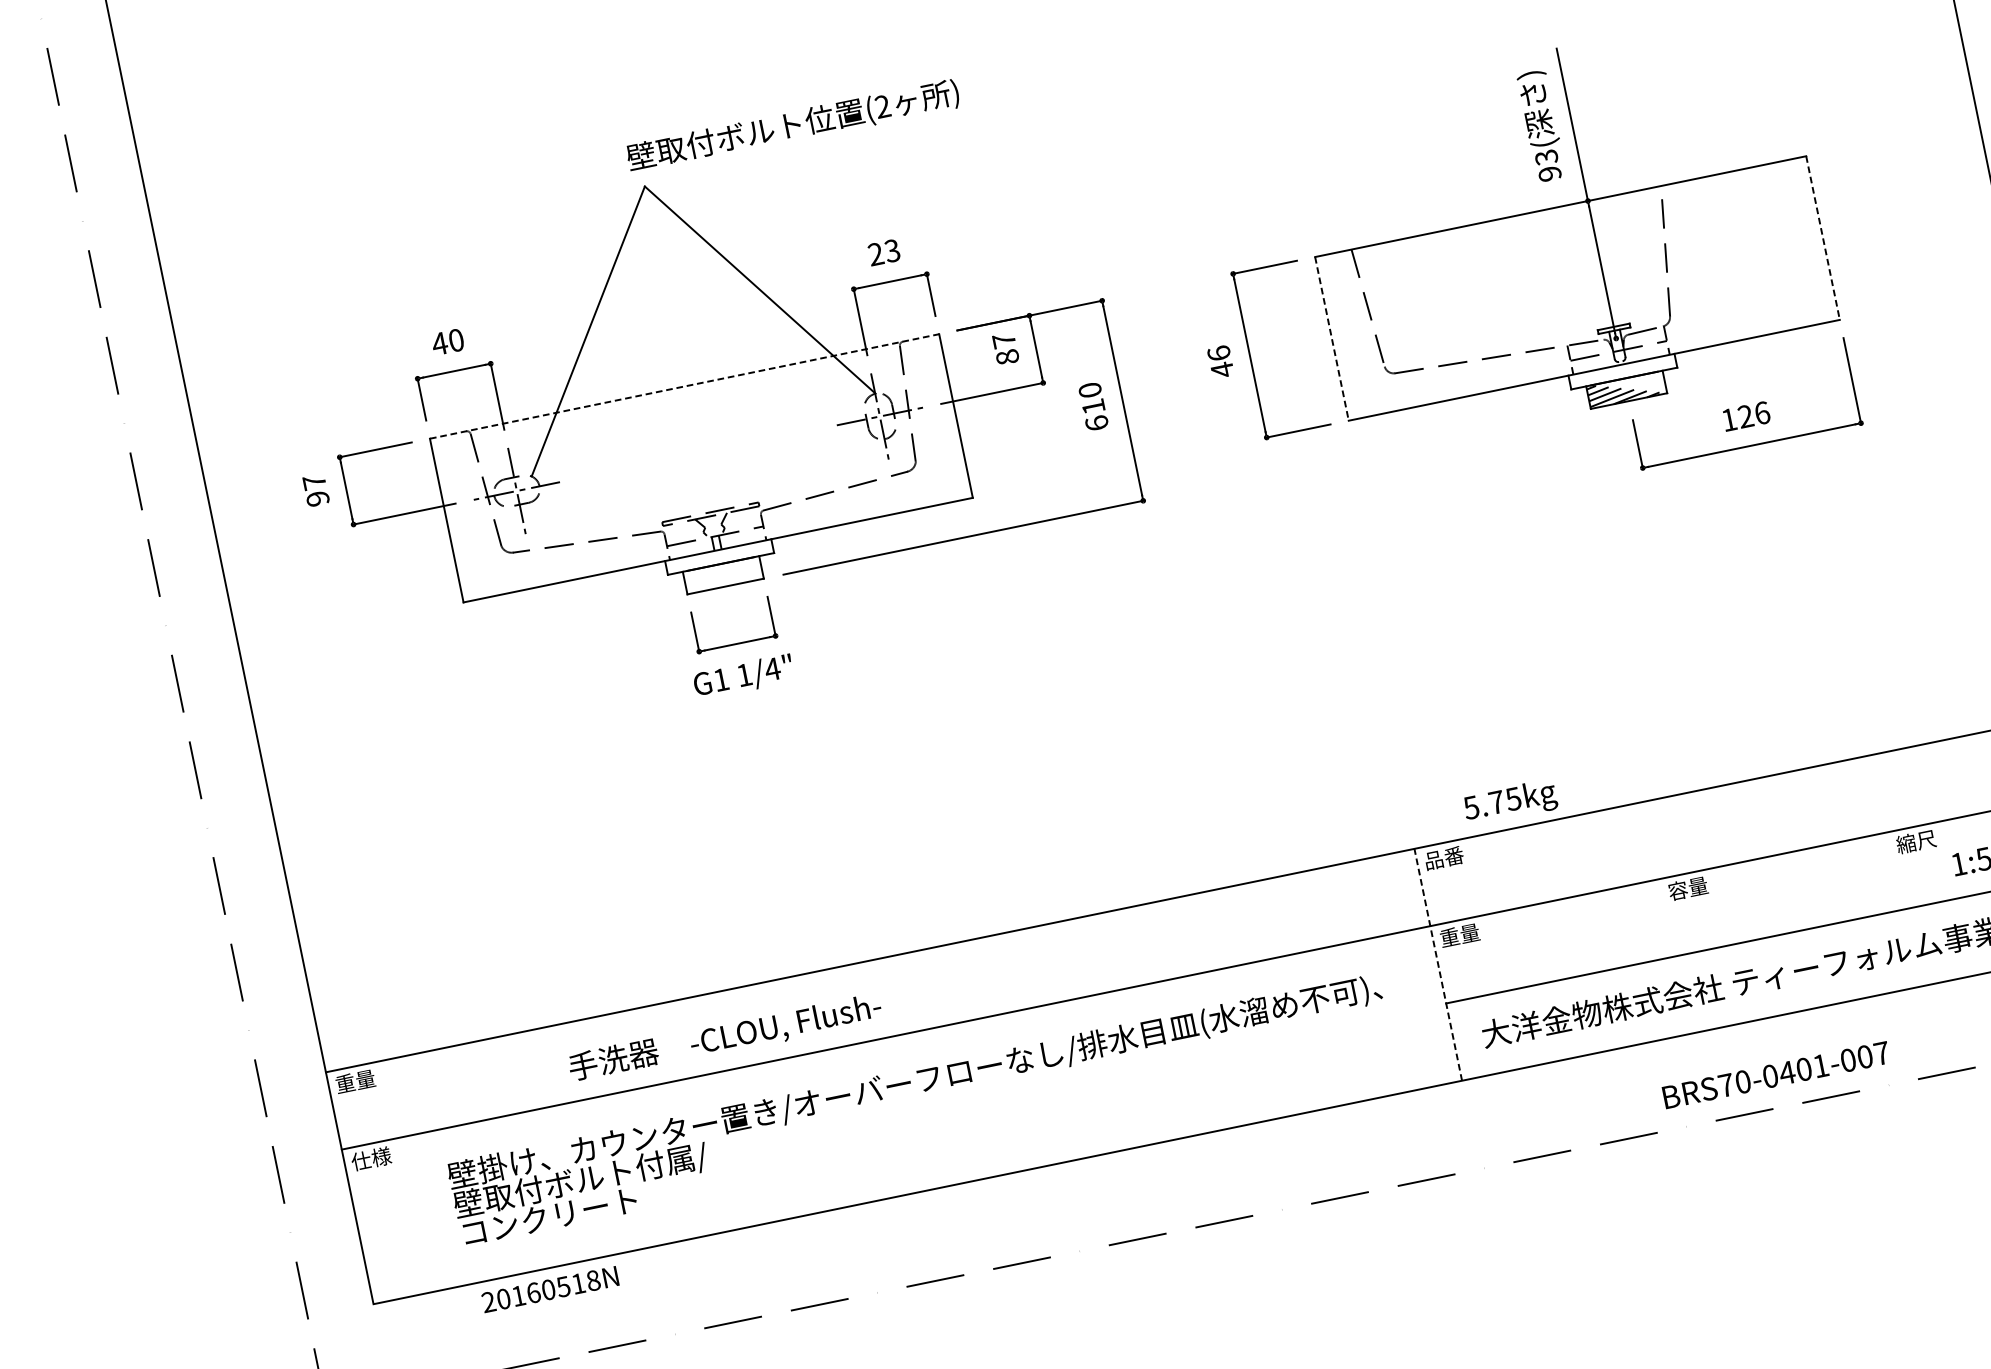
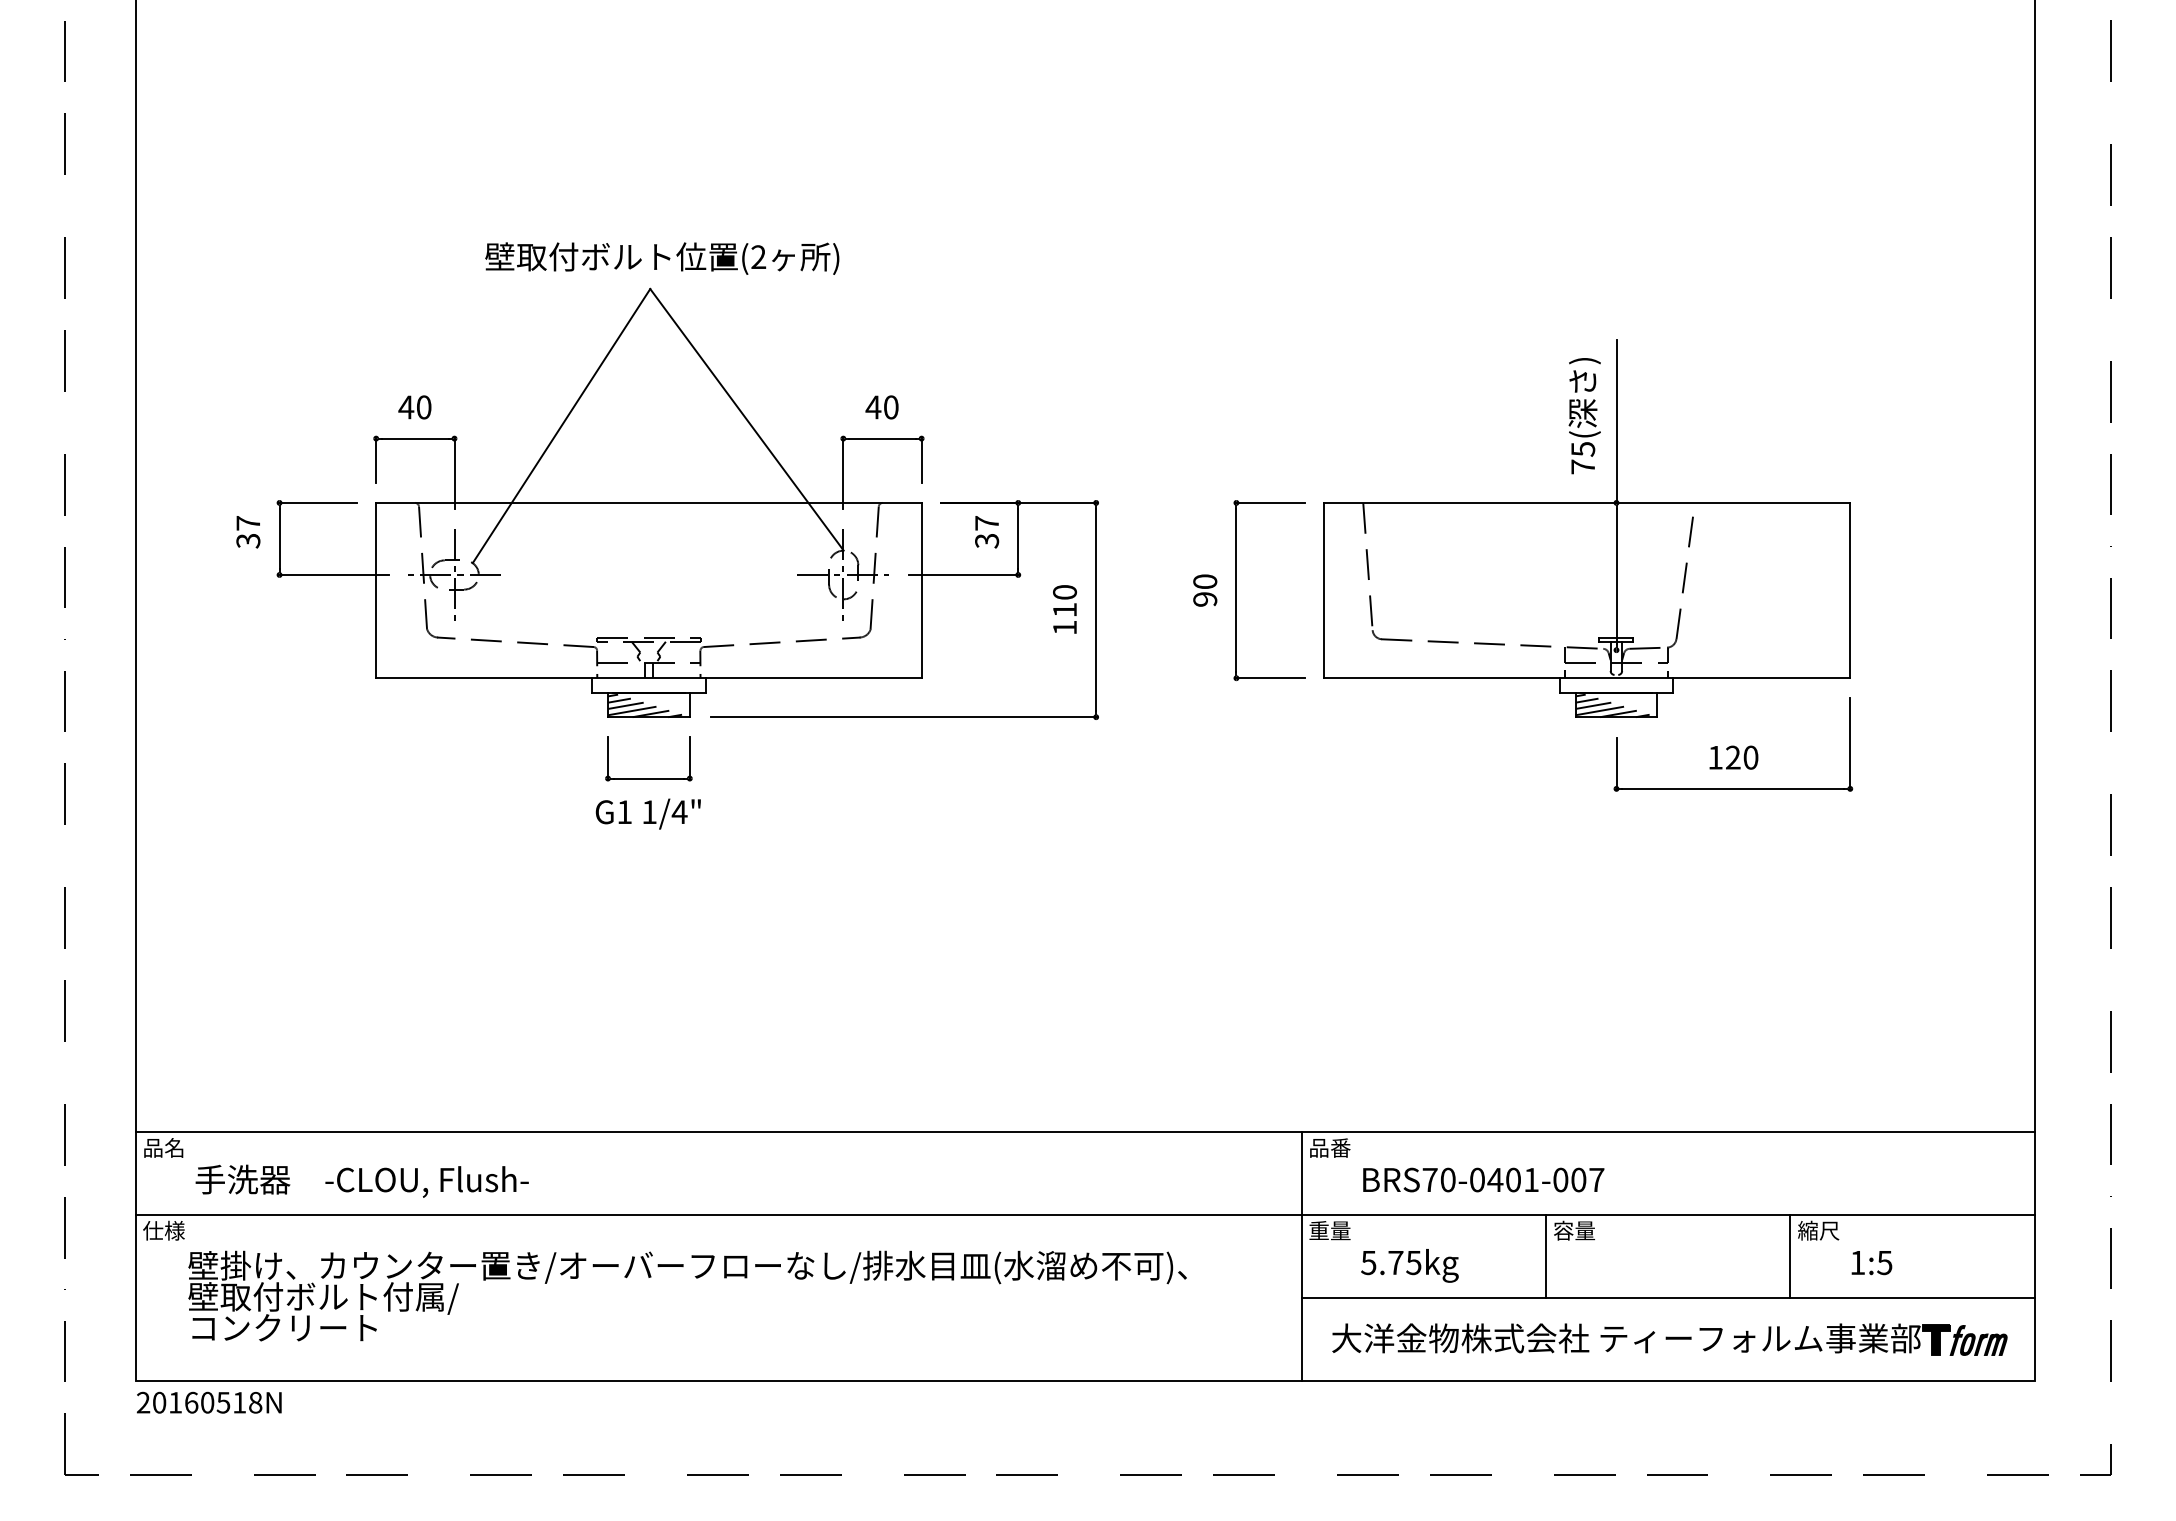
text: (793, 126) -> (662, 258), moved
text: (1548, 165) -> (1583, 458), 93( -> 75(
line: (1823, 237) -> (1850, 590), dashed -> solid
text: (883, 252) -> (881, 407), 23 -> 40
line: (1332, 338) -> (1324, 590), dashed -> solid
text: (1006, 356) -> (986, 540), 87 -> 37
text: (1221, 361) -> (1205, 590), 46 -> 90
line: (684, 386) -> (648, 502), dashed -> solid
text: (1761, 413) -> (1750, 757), 126 -> 120
text: (1097, 422) -> (1065, 627), 610 -> 110
text: (317, 498) -> (248, 540), 97 -> 37
hatch: (720, 576) -> (645, 705), added
text: (1510, 802) -> (1409, 1265), moved
line: (1894, 870) -> (1790, 1255), added
line: (1665, 917) -> (1545, 1255), added
line: (1438, 964) -> (1301, 1255), dashed -> solid
text: (724, 1037) -> (361, 1180), moved
text: (1776, 1074) -> (1483, 1179), moved
text: (354, 1081) -> (163, 1147), 重量 -> 品名
text: (920, 1109) -> (687, 1295), moved
text: (549, 1289) -> (208, 1402), moved

